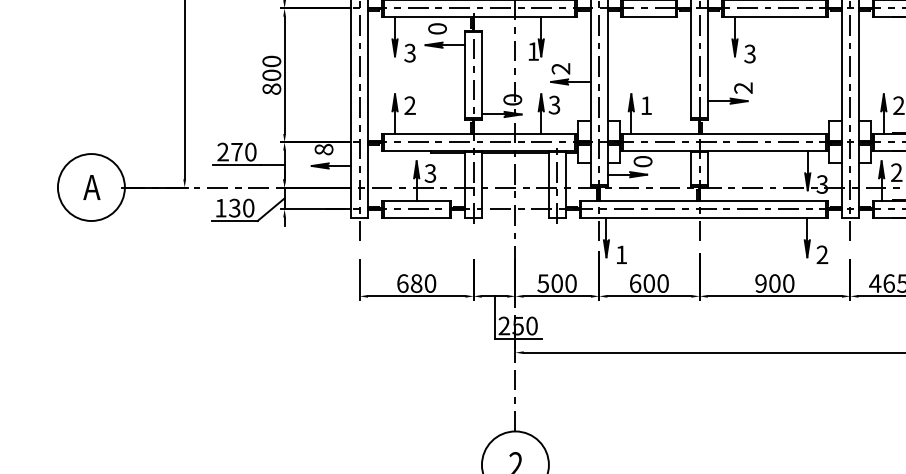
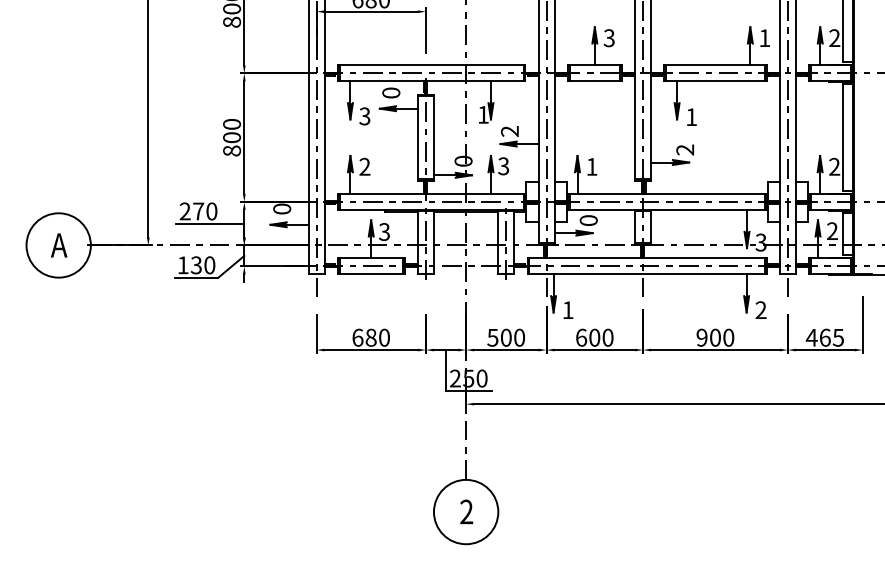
text: (749, 54) -> (691, 117), 3 -> 1
text: (323, 149) -> (281, 208), 8 -> 0

